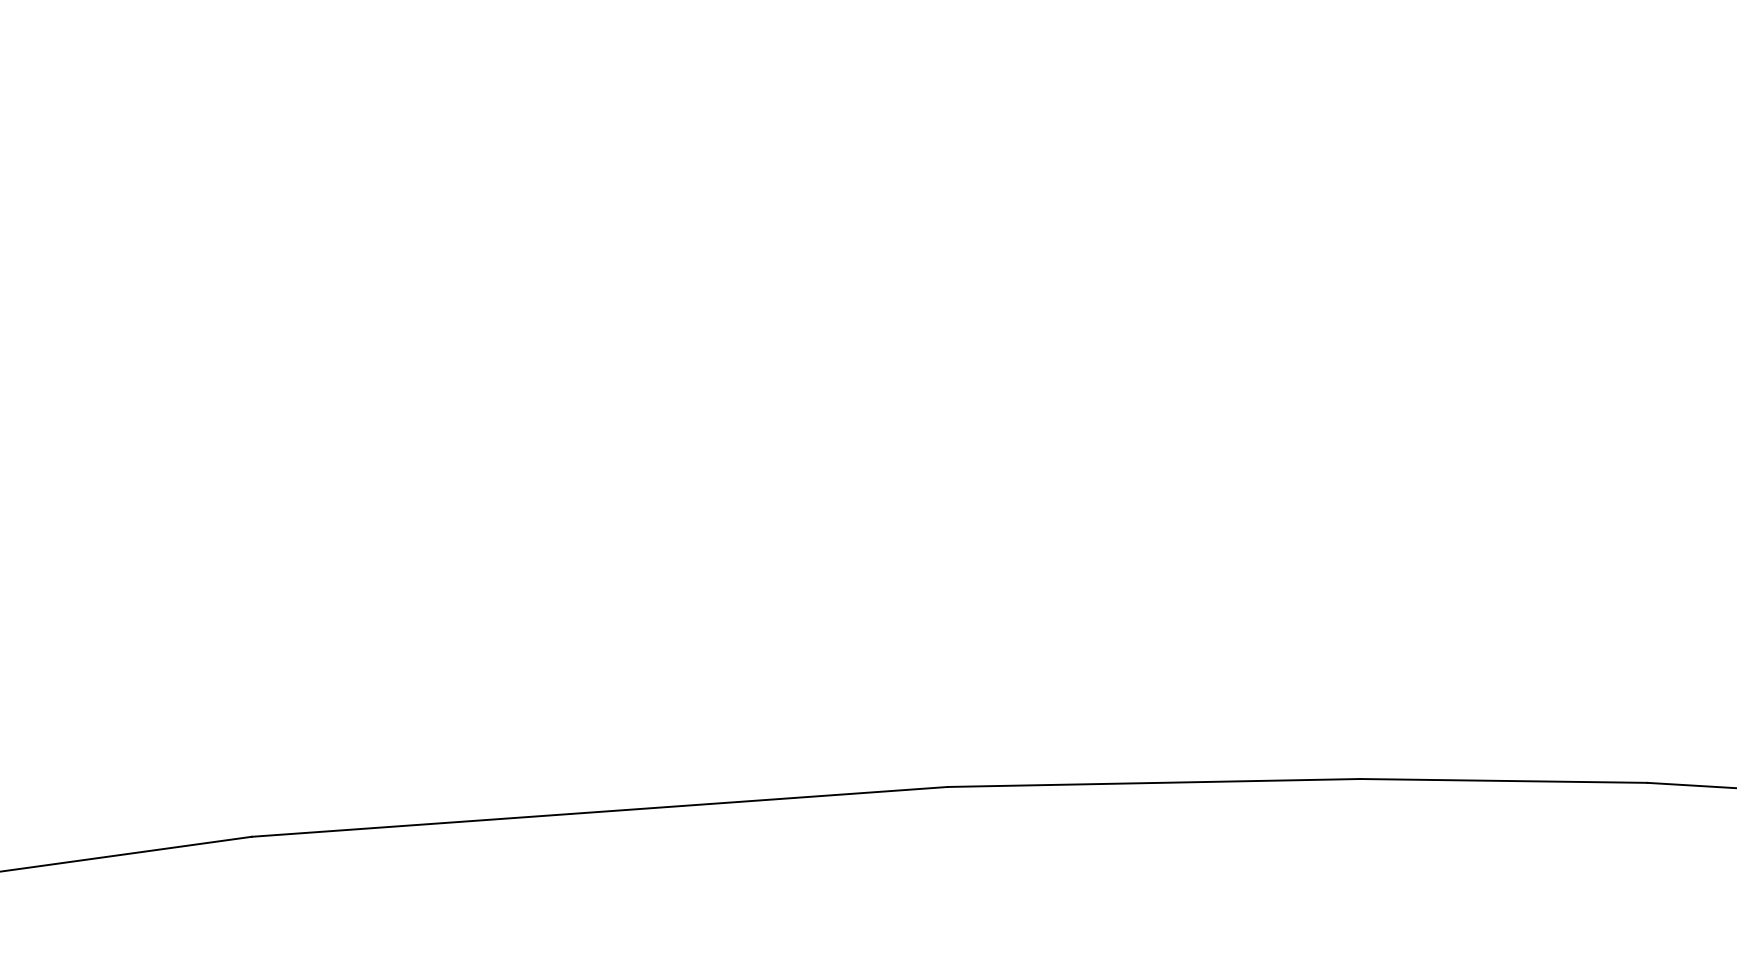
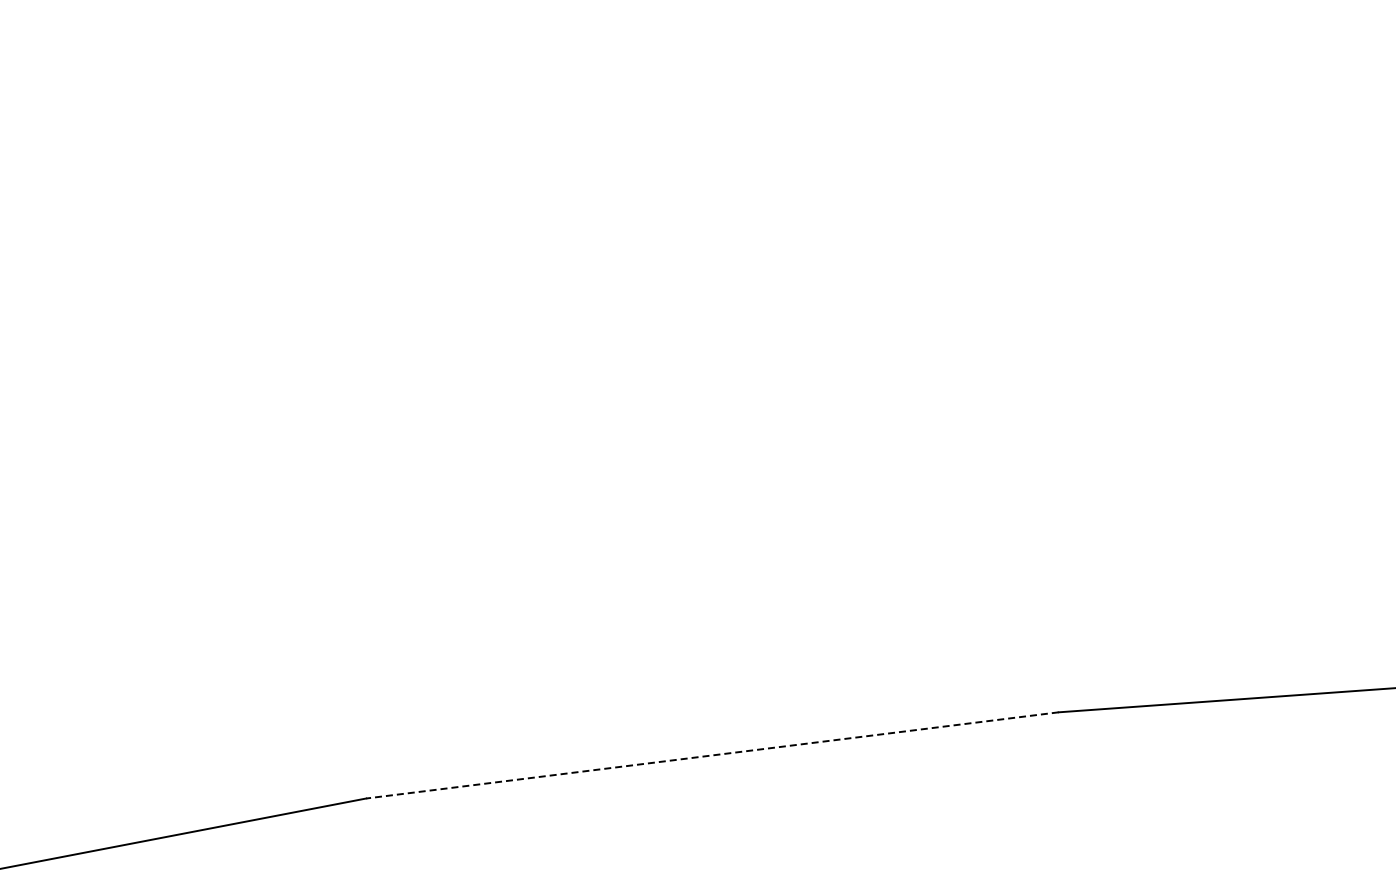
line: (599, 811) -> (712, 755), solid -> dashed

